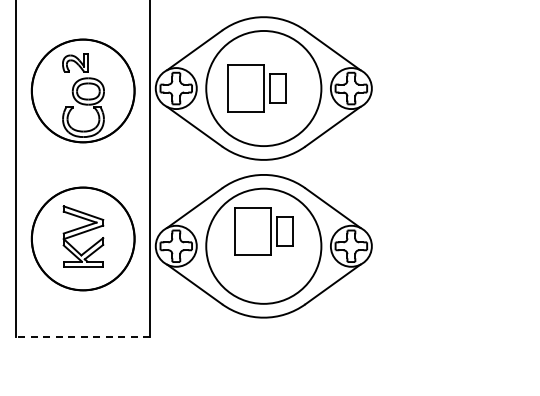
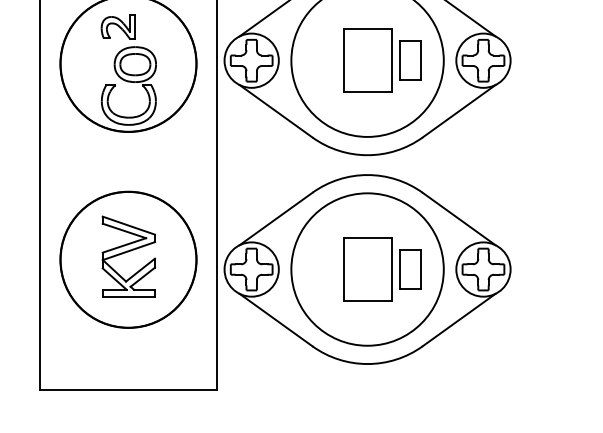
part: (256, 88) -> (381, 60), moved
part: (263, 231) -> (381, 269), moved
line: (82, 336) -> (127, 388), dashed -> solid

